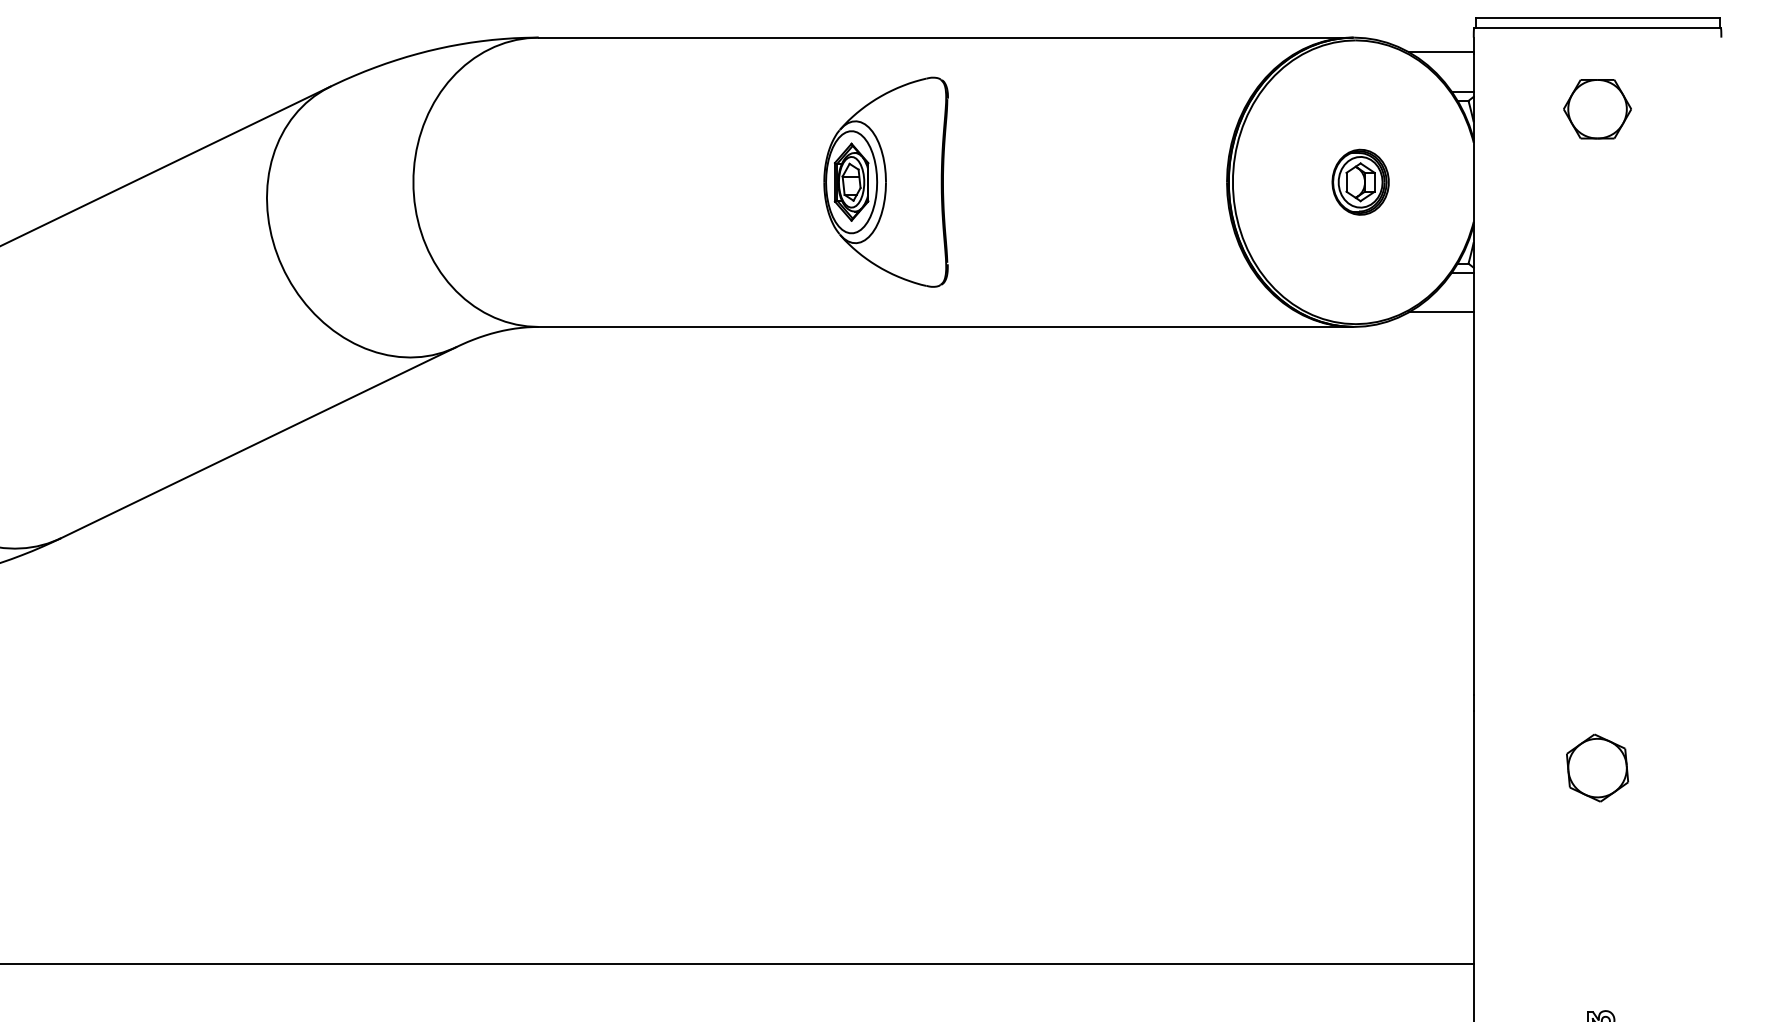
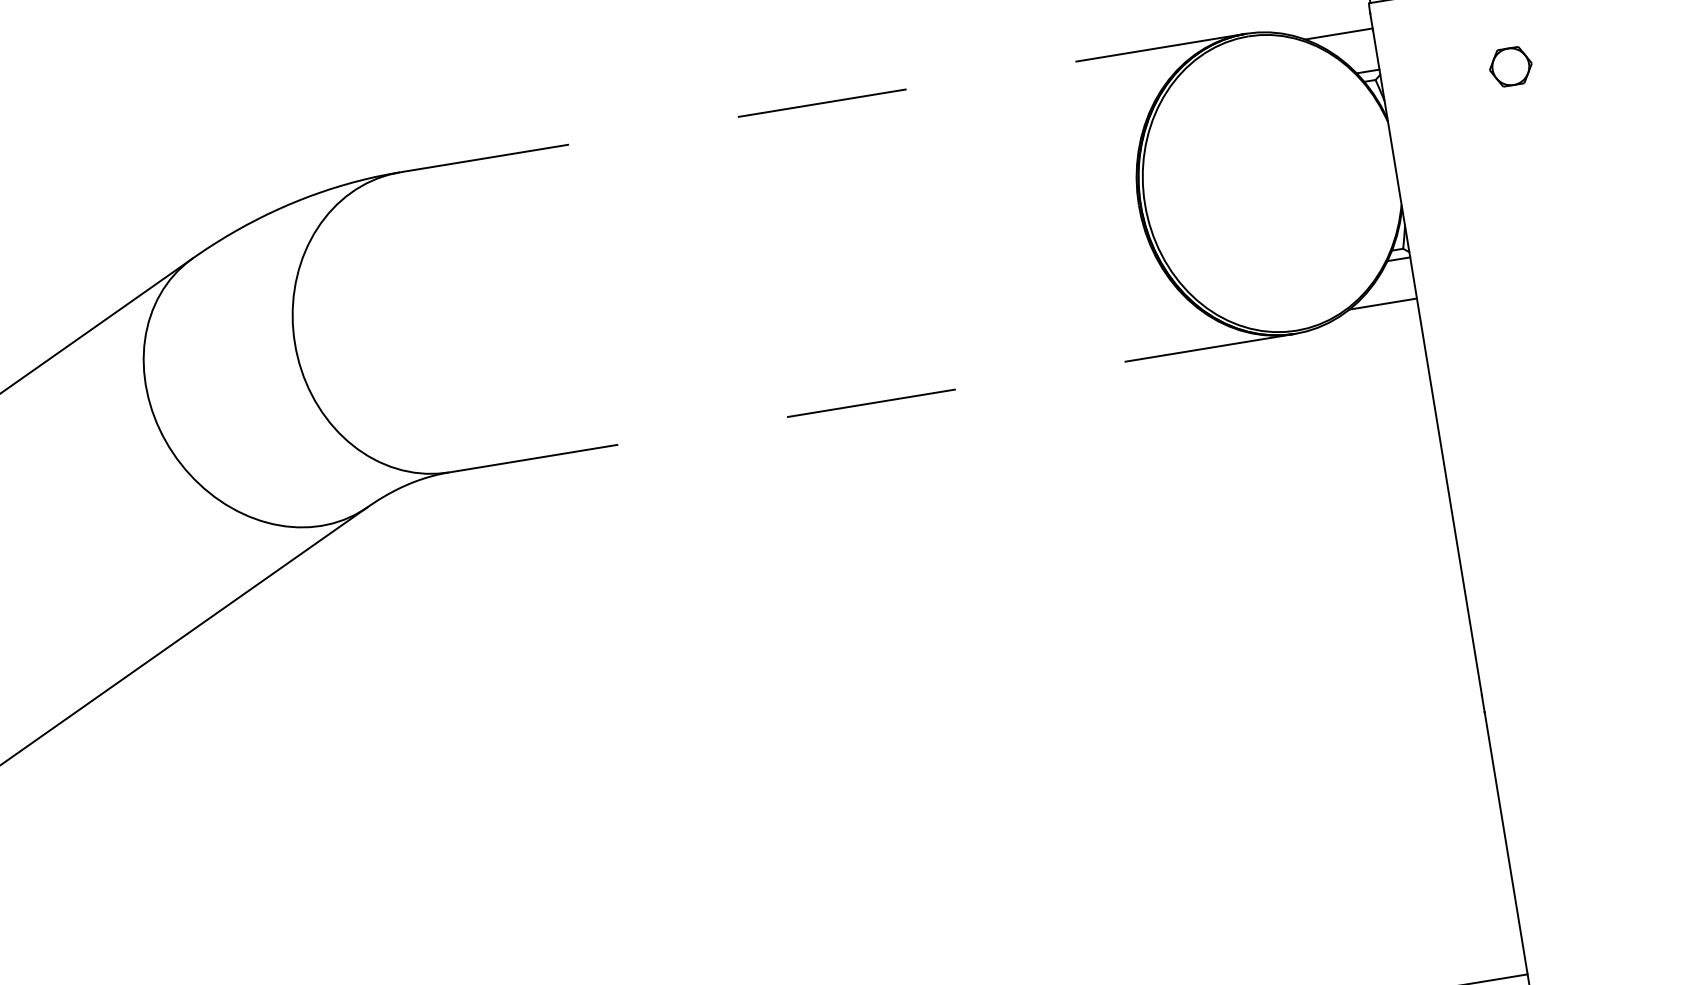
line: (945, 37) -> (822, 103), solid -> dashed
part: (1597, 109) -> (1510, 66), size x0.6
part: (885, 181) -> (784, 262), removed
part: (1360, 181) -> (1277, 181), removed
line: (945, 326) -> (871, 402), solid -> dashed
part: (1597, 767) -> (1622, 749), removed

